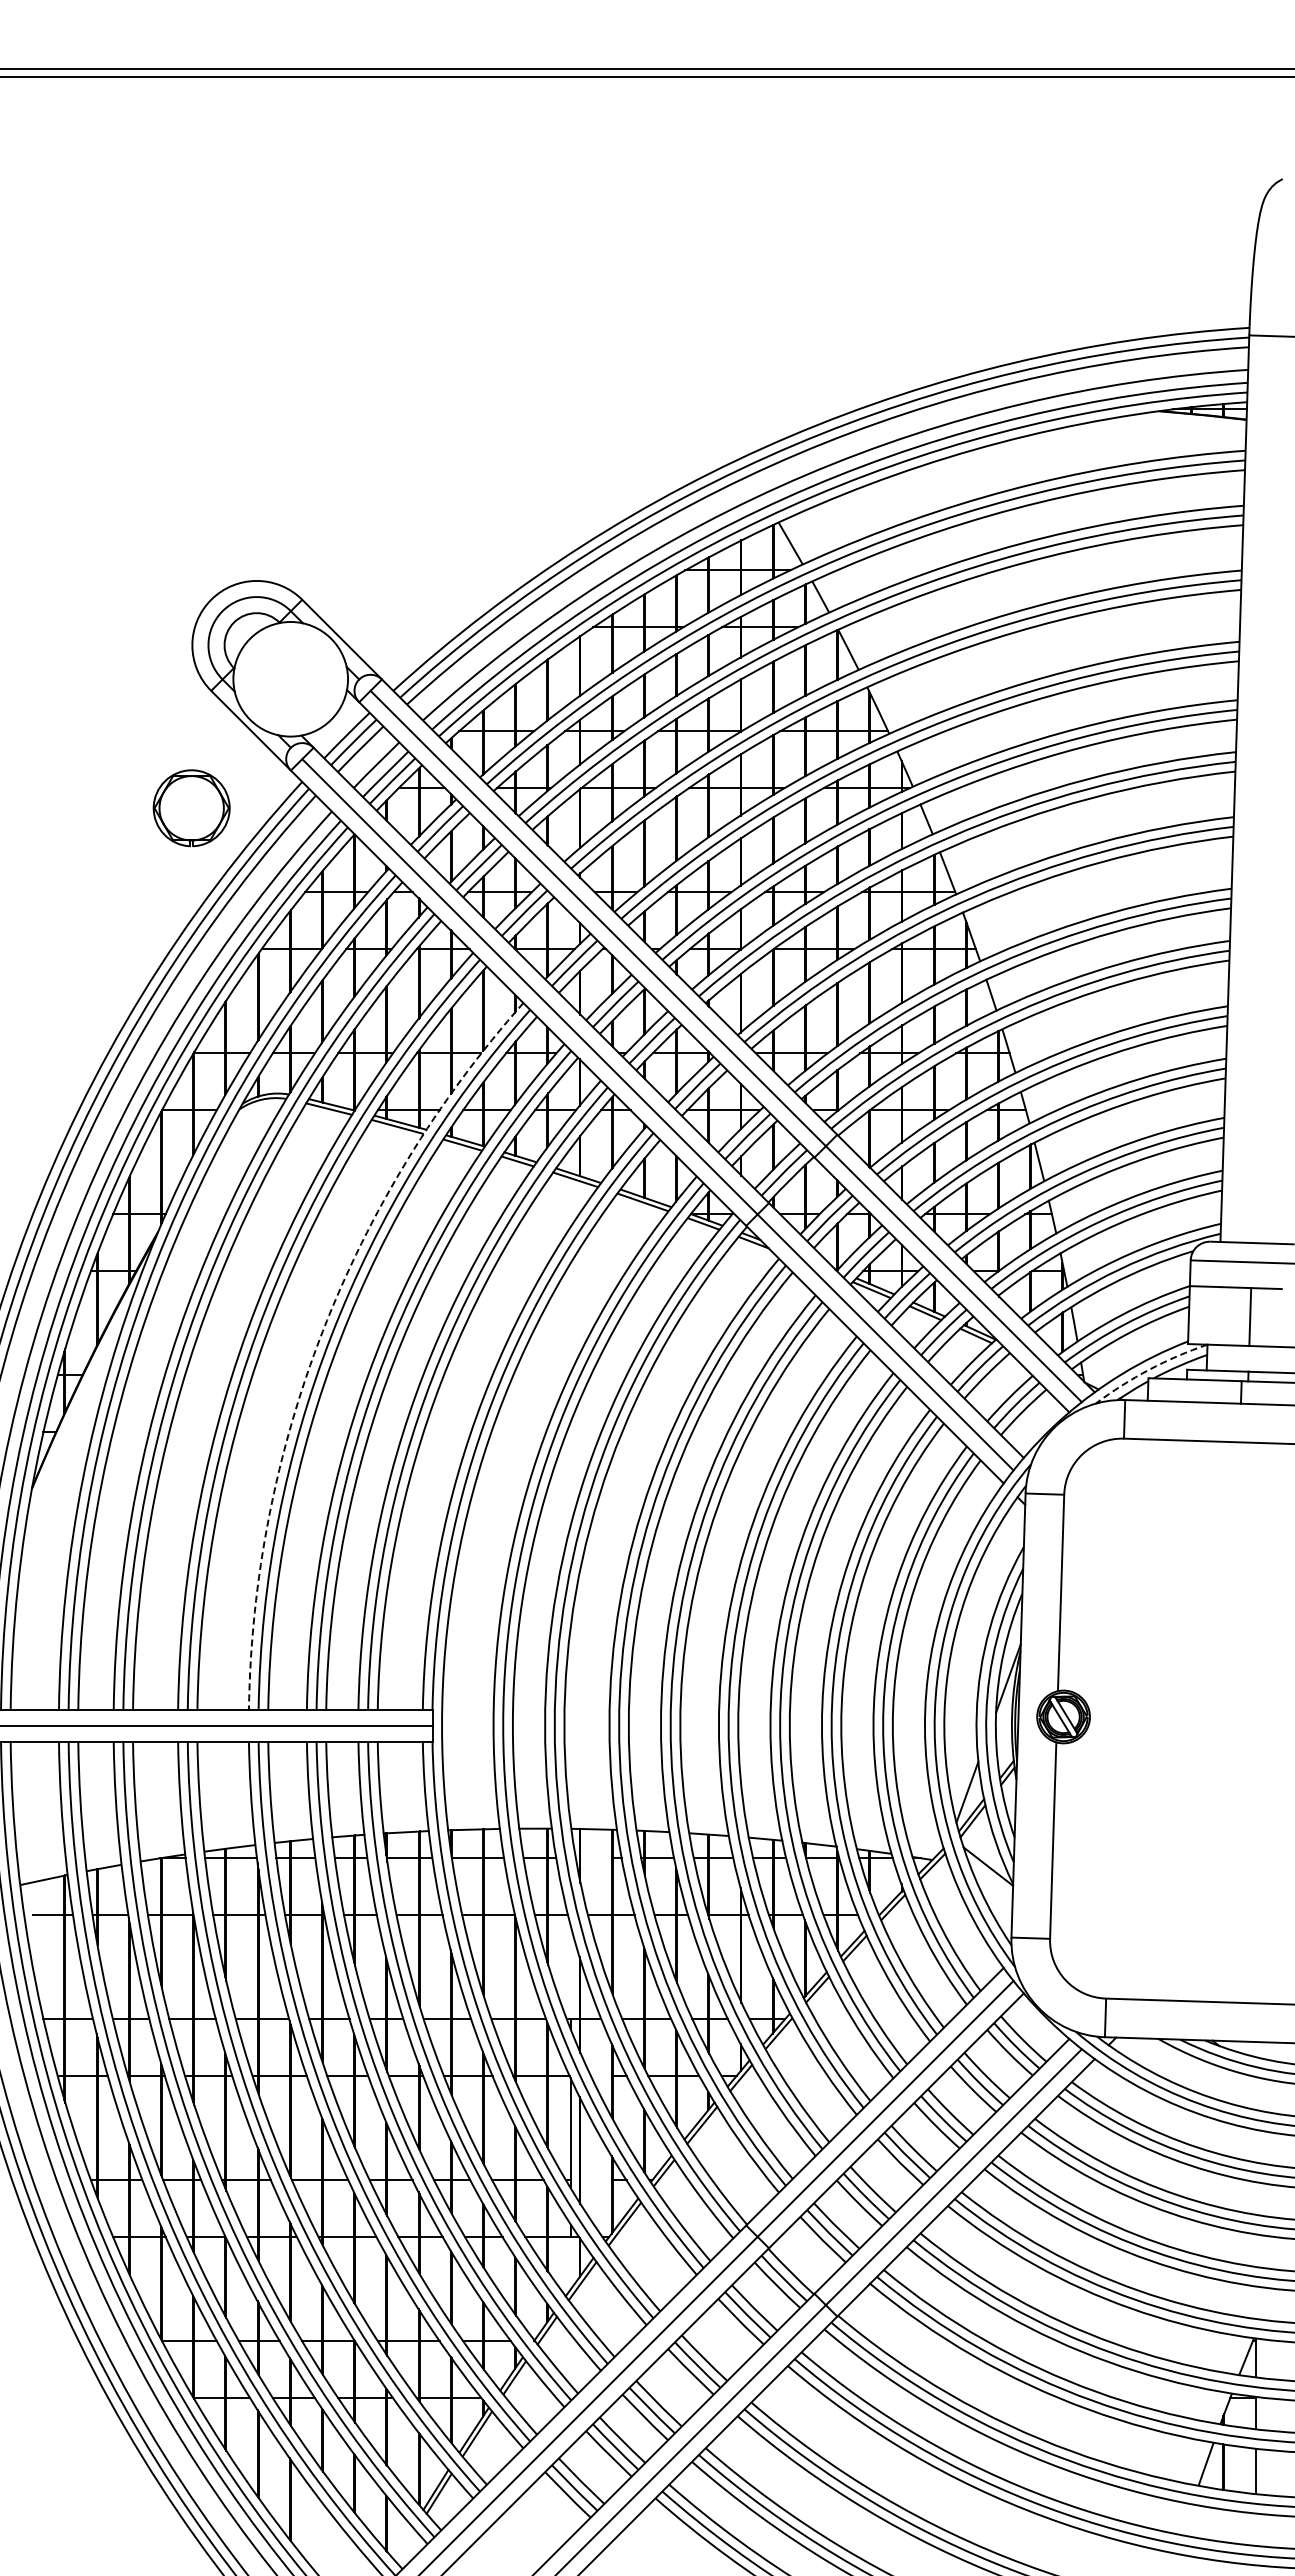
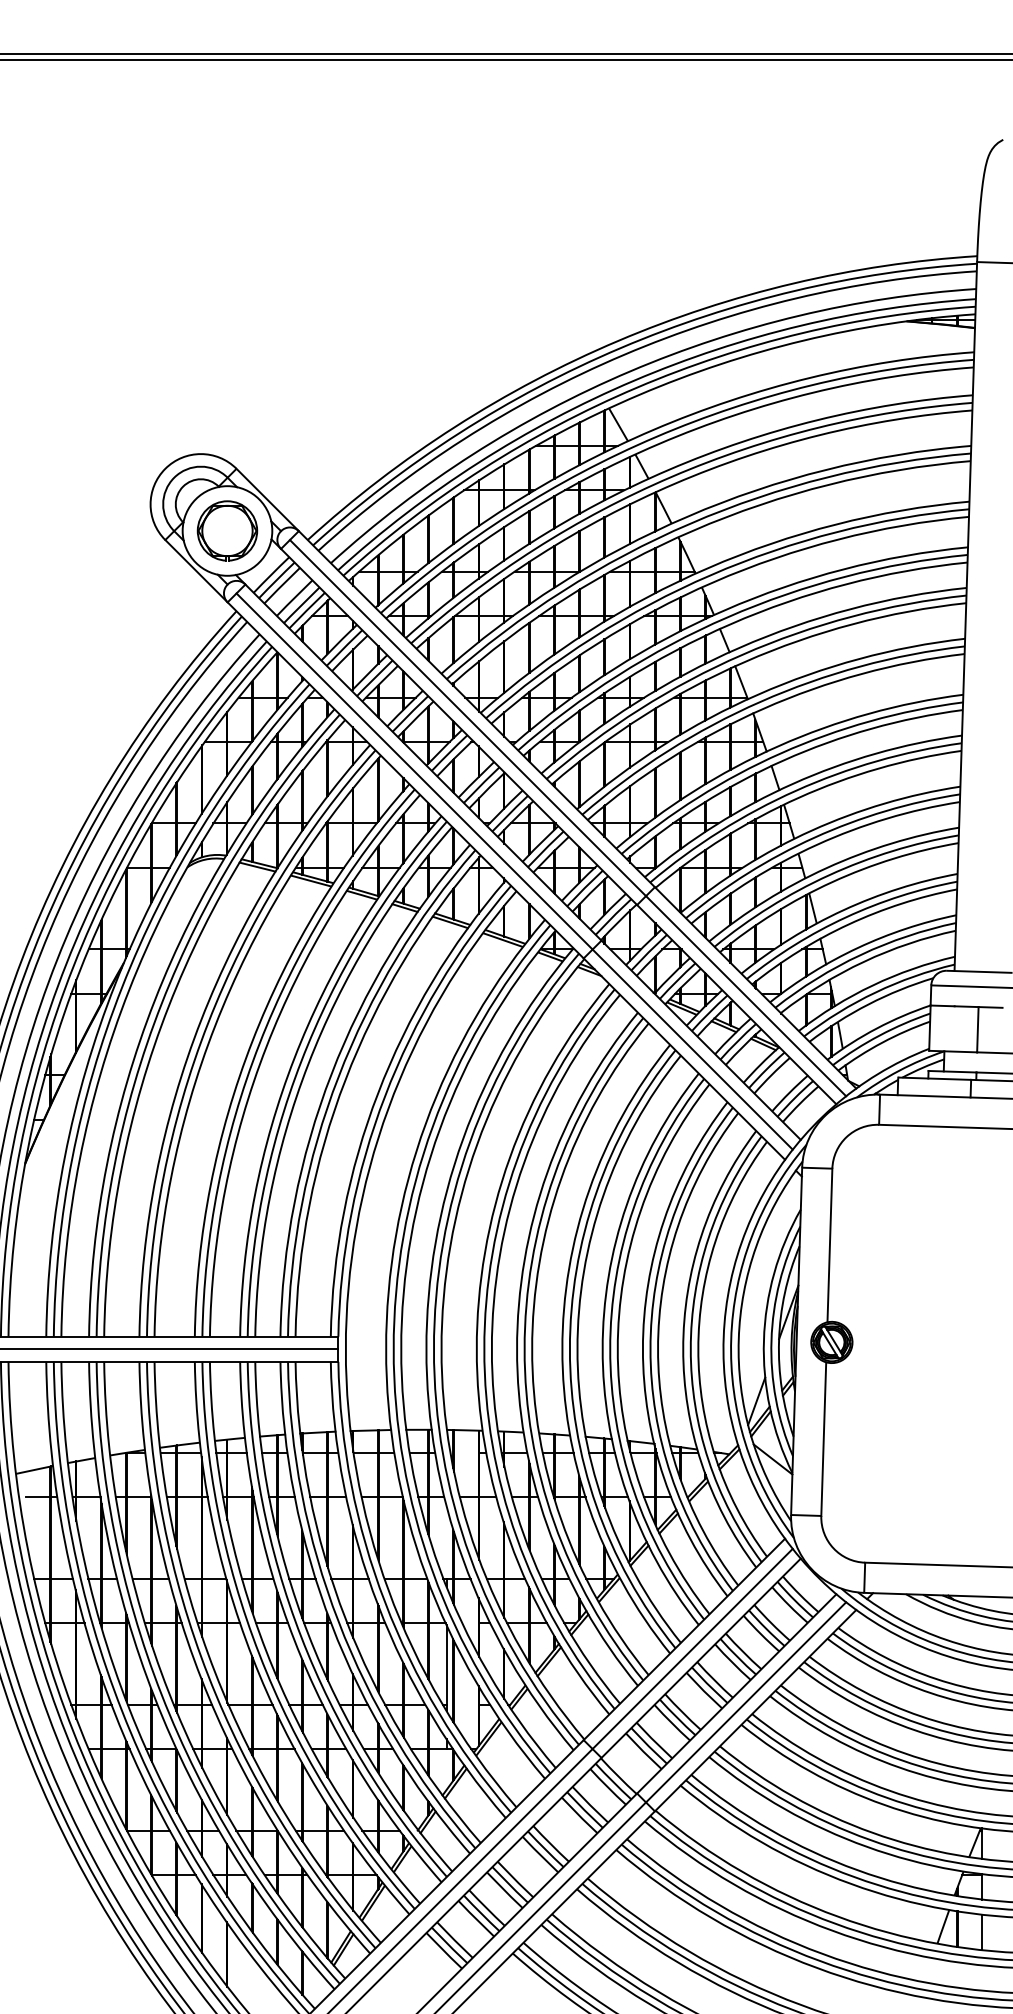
part: (191, 808) -> (227, 531), moved
arc: (322, 1331) -> (252, 1041), dashed -> solid
arc: (1149, 1369) -> (899, 1070), dashed -> solid

